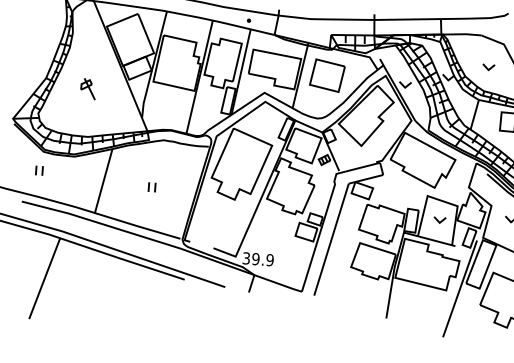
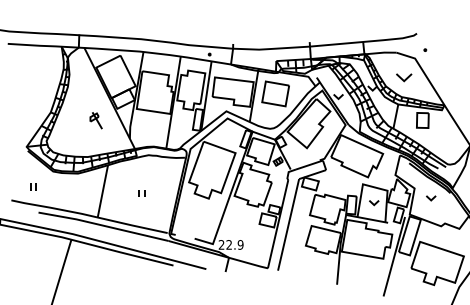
part: (489, 67) -> (404, 77), size x1.6
part: (87, 88) -> (95, 120), moved
part: (39, 170) -> (33, 186), moved
text: (251, 258) -> (225, 244), 39.9 -> 22.9

